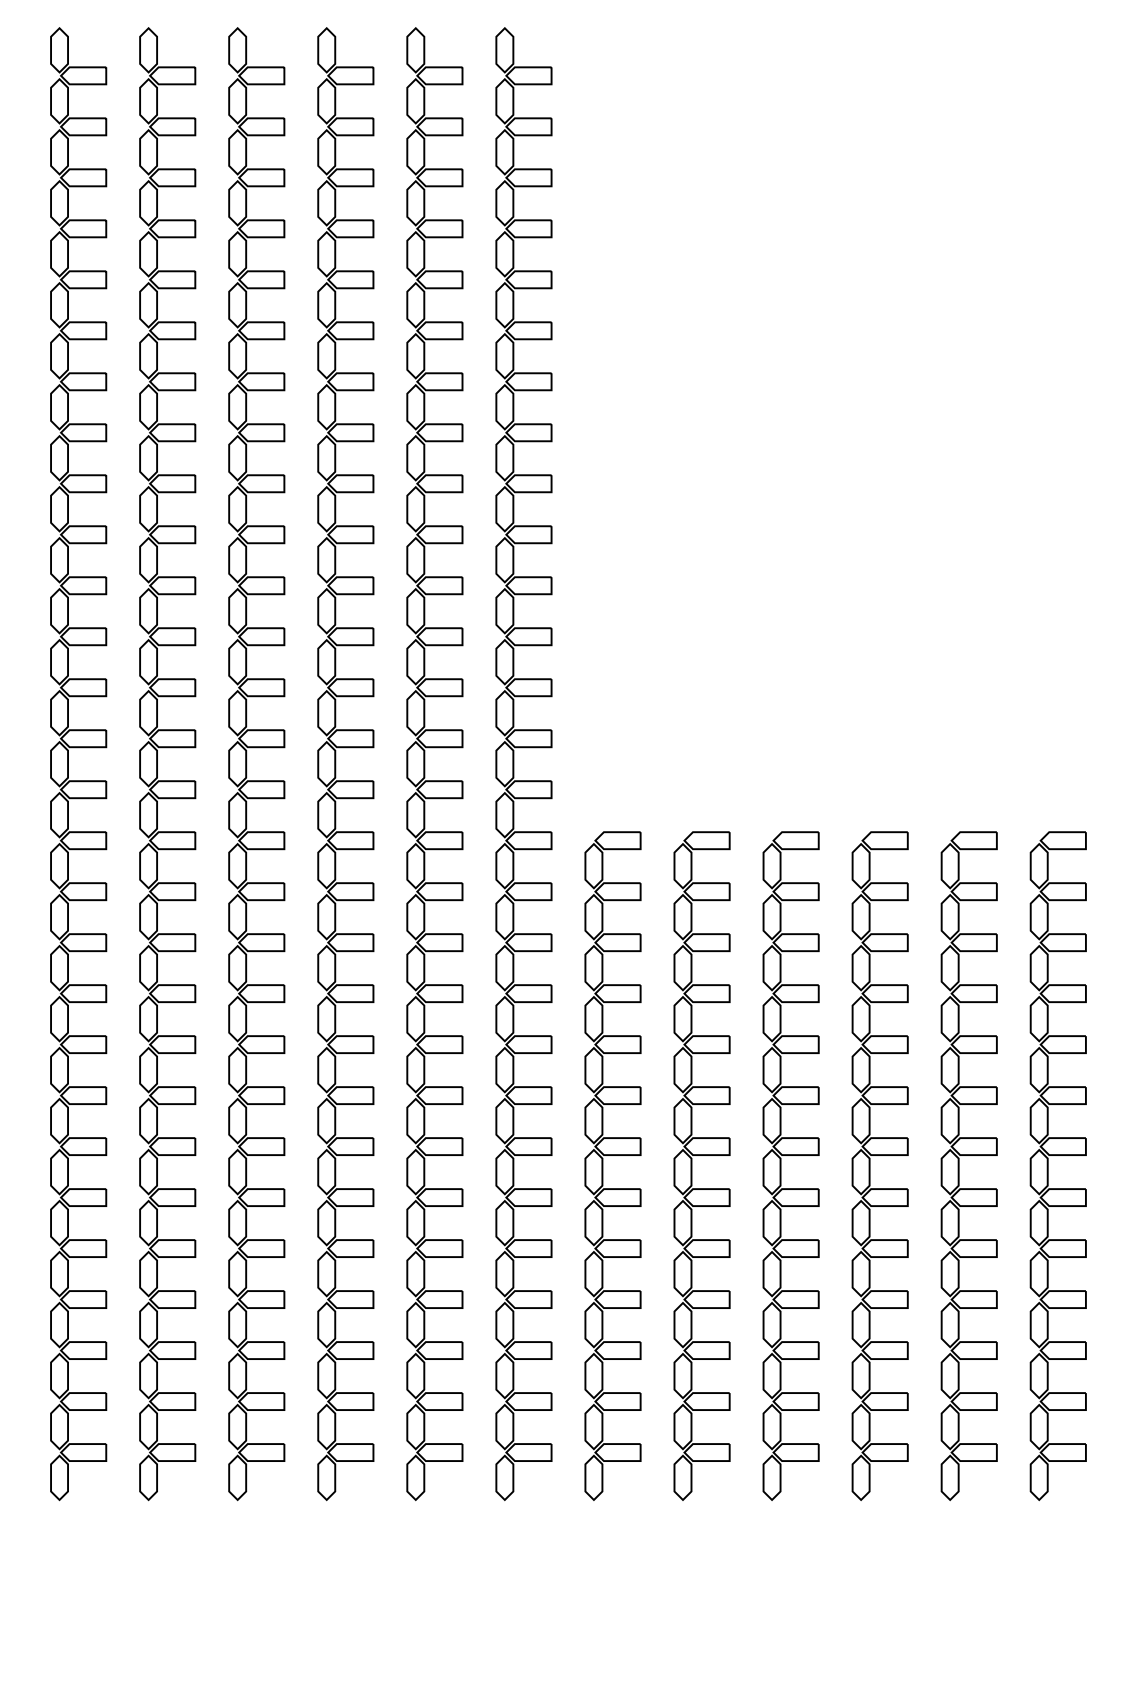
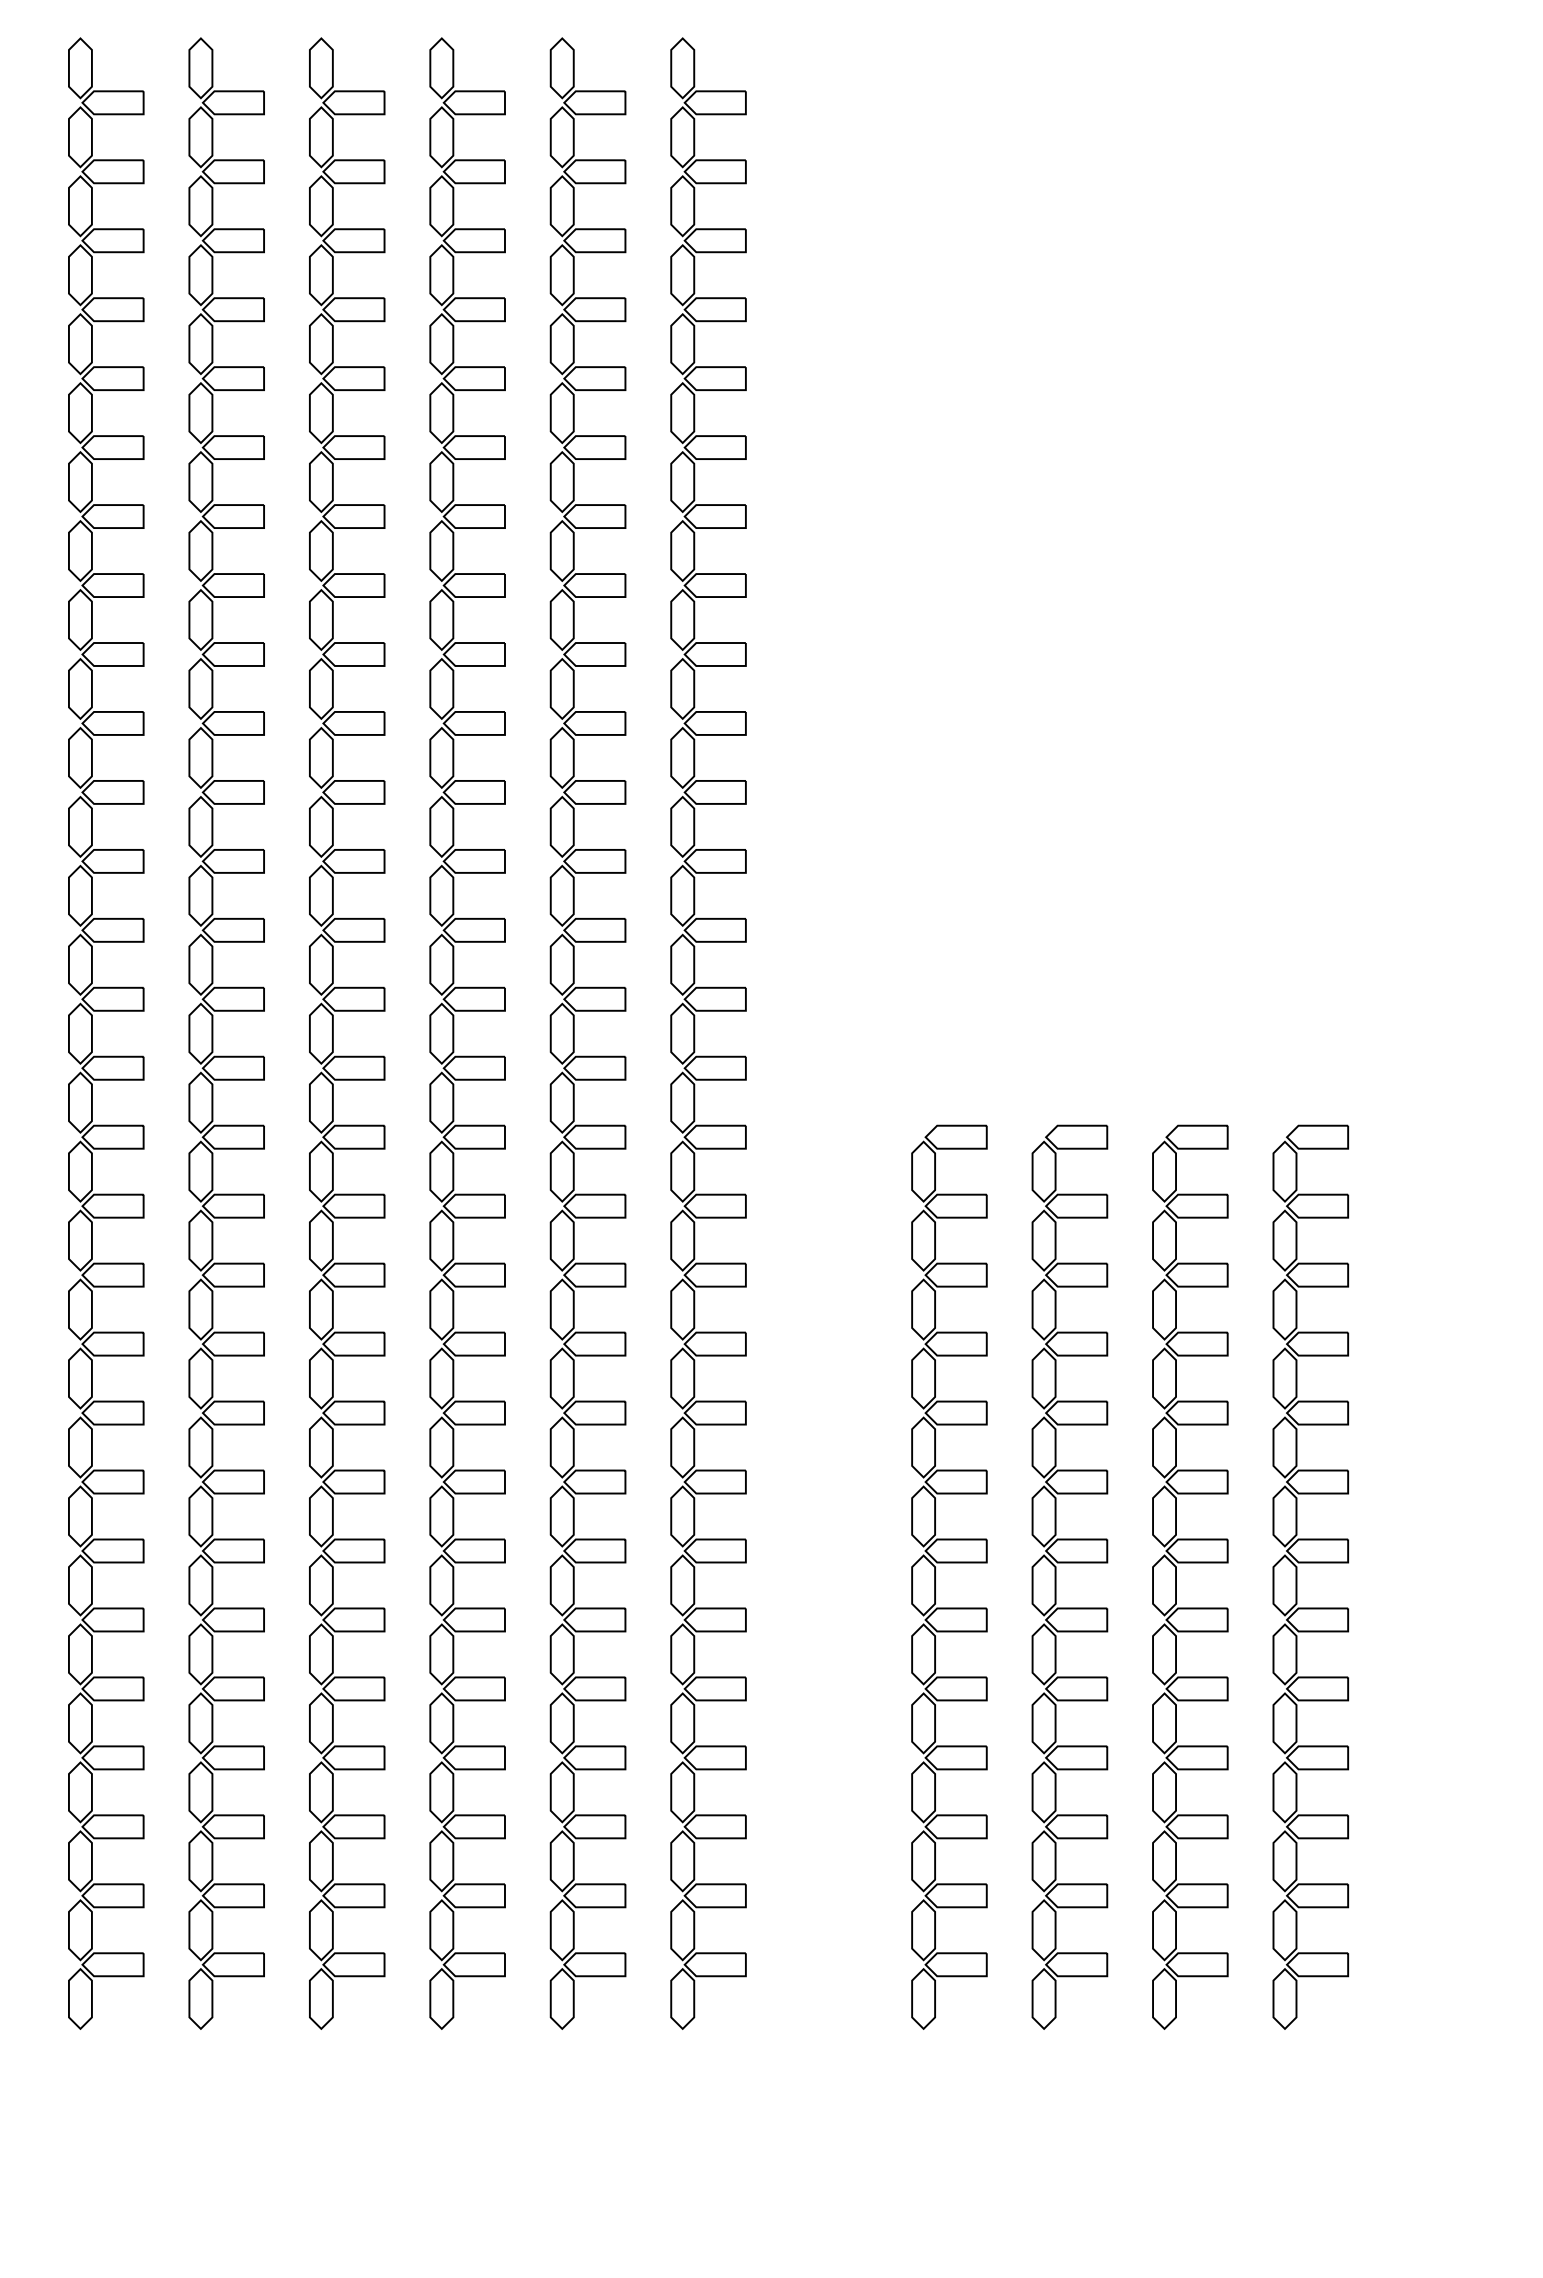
part: (612, 1155) -> (828, 1563), removed
part: (1058, 1155) -> (1431, 1563), removed

